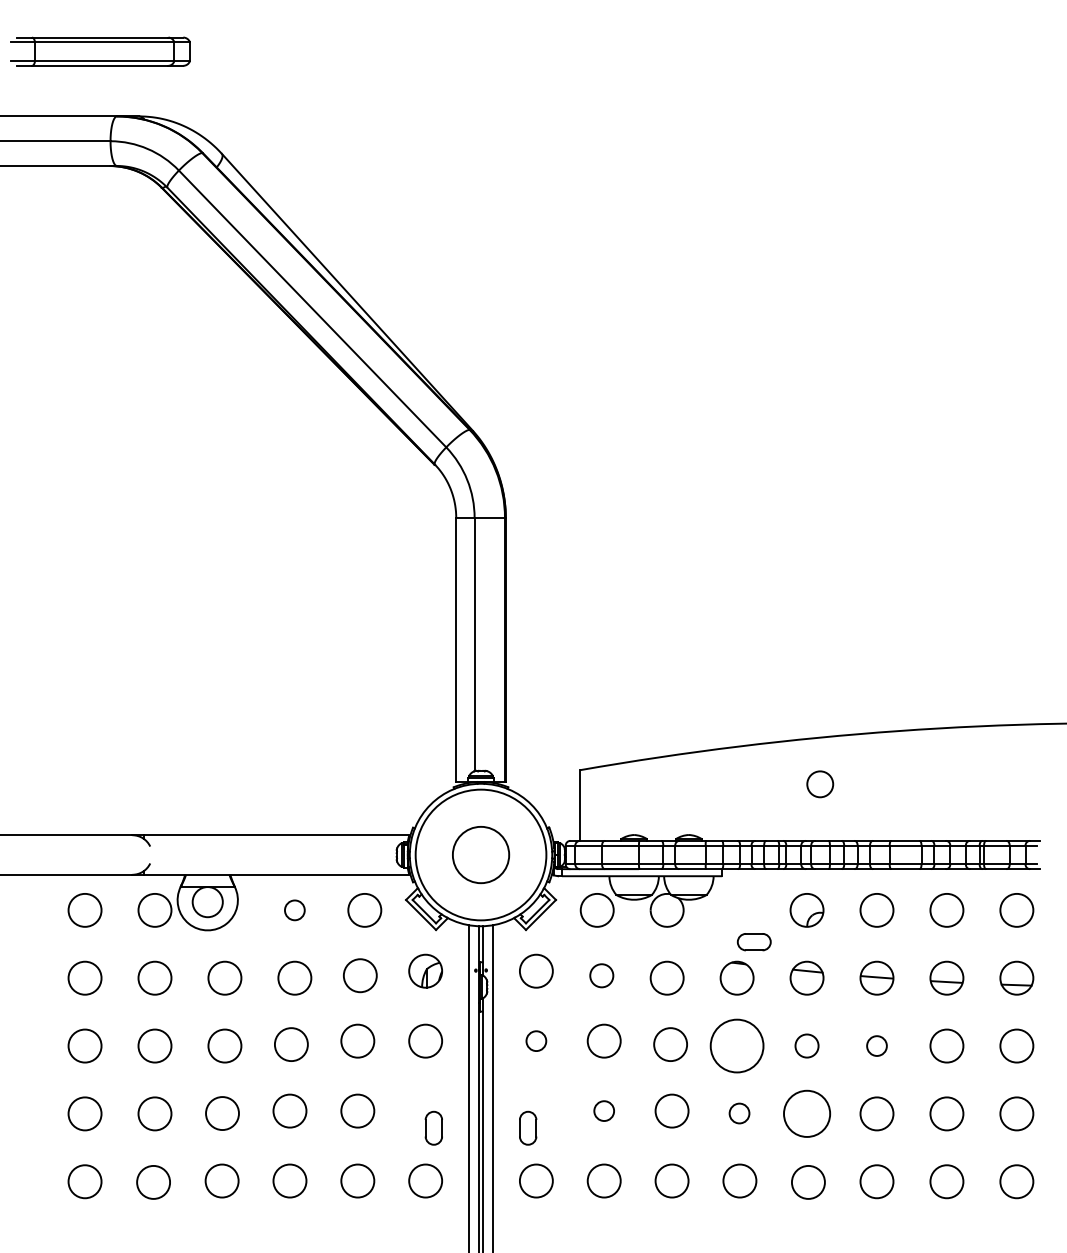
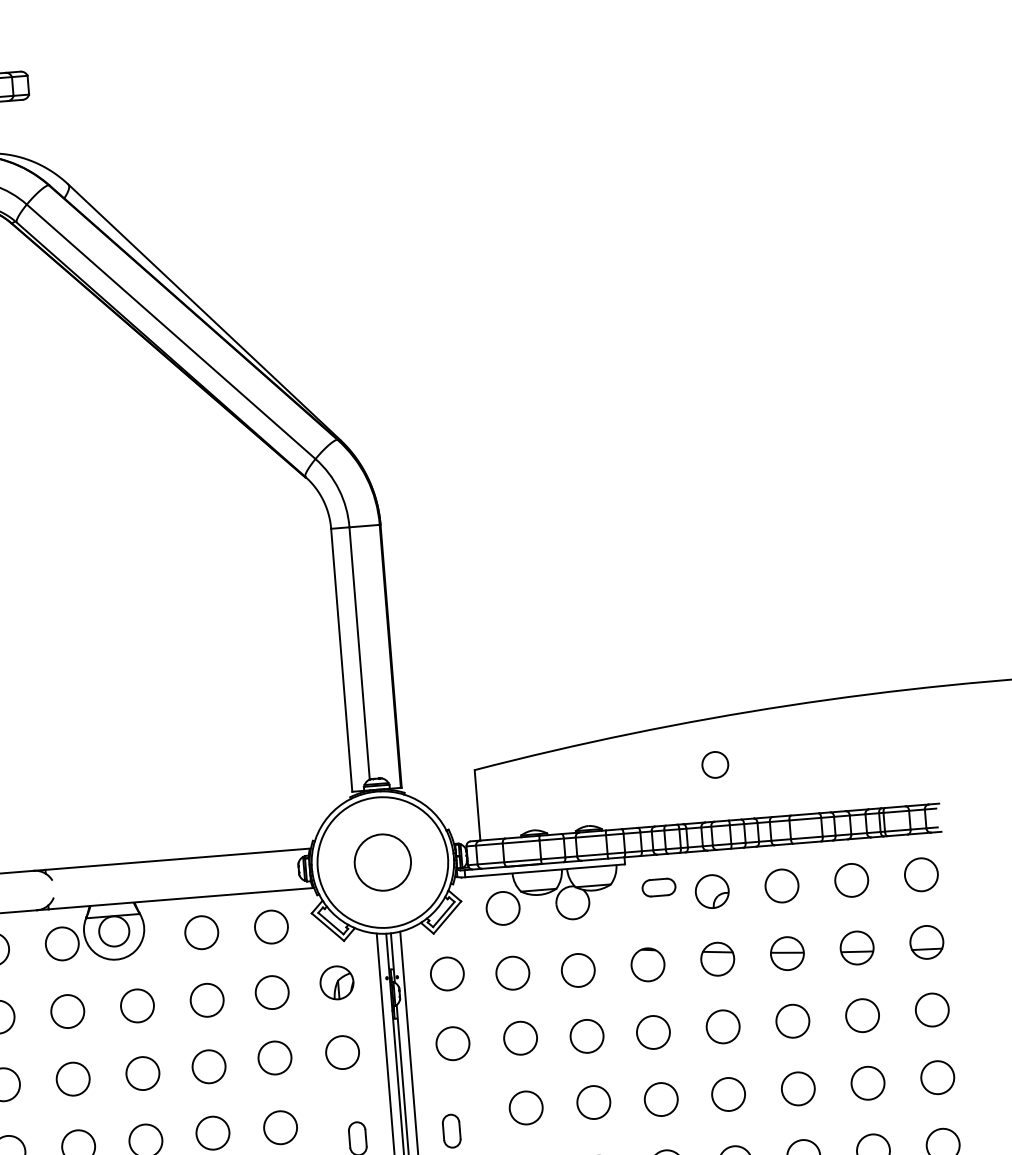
circle: (294, 909) -> (201, 931), size x1.67
part: (753, 942) -> (658, 888), moved
circle: (601, 975) -> (512, 973), size x1.43
circle: (535, 1040) -> (452, 1043), size x1.67
circle: (736, 1045) -> (652, 1031), size x0.62
circle: (806, 1045) -> (722, 1026), size x1.43
circle: (876, 1045) -> (792, 1020), size x1.67
circle: (603, 1110) -> (525, 1107), size x1.67
circle: (739, 1113) -> (661, 1099), size x1.67
circle: (806, 1113) -> (728, 1094), size x0.71

